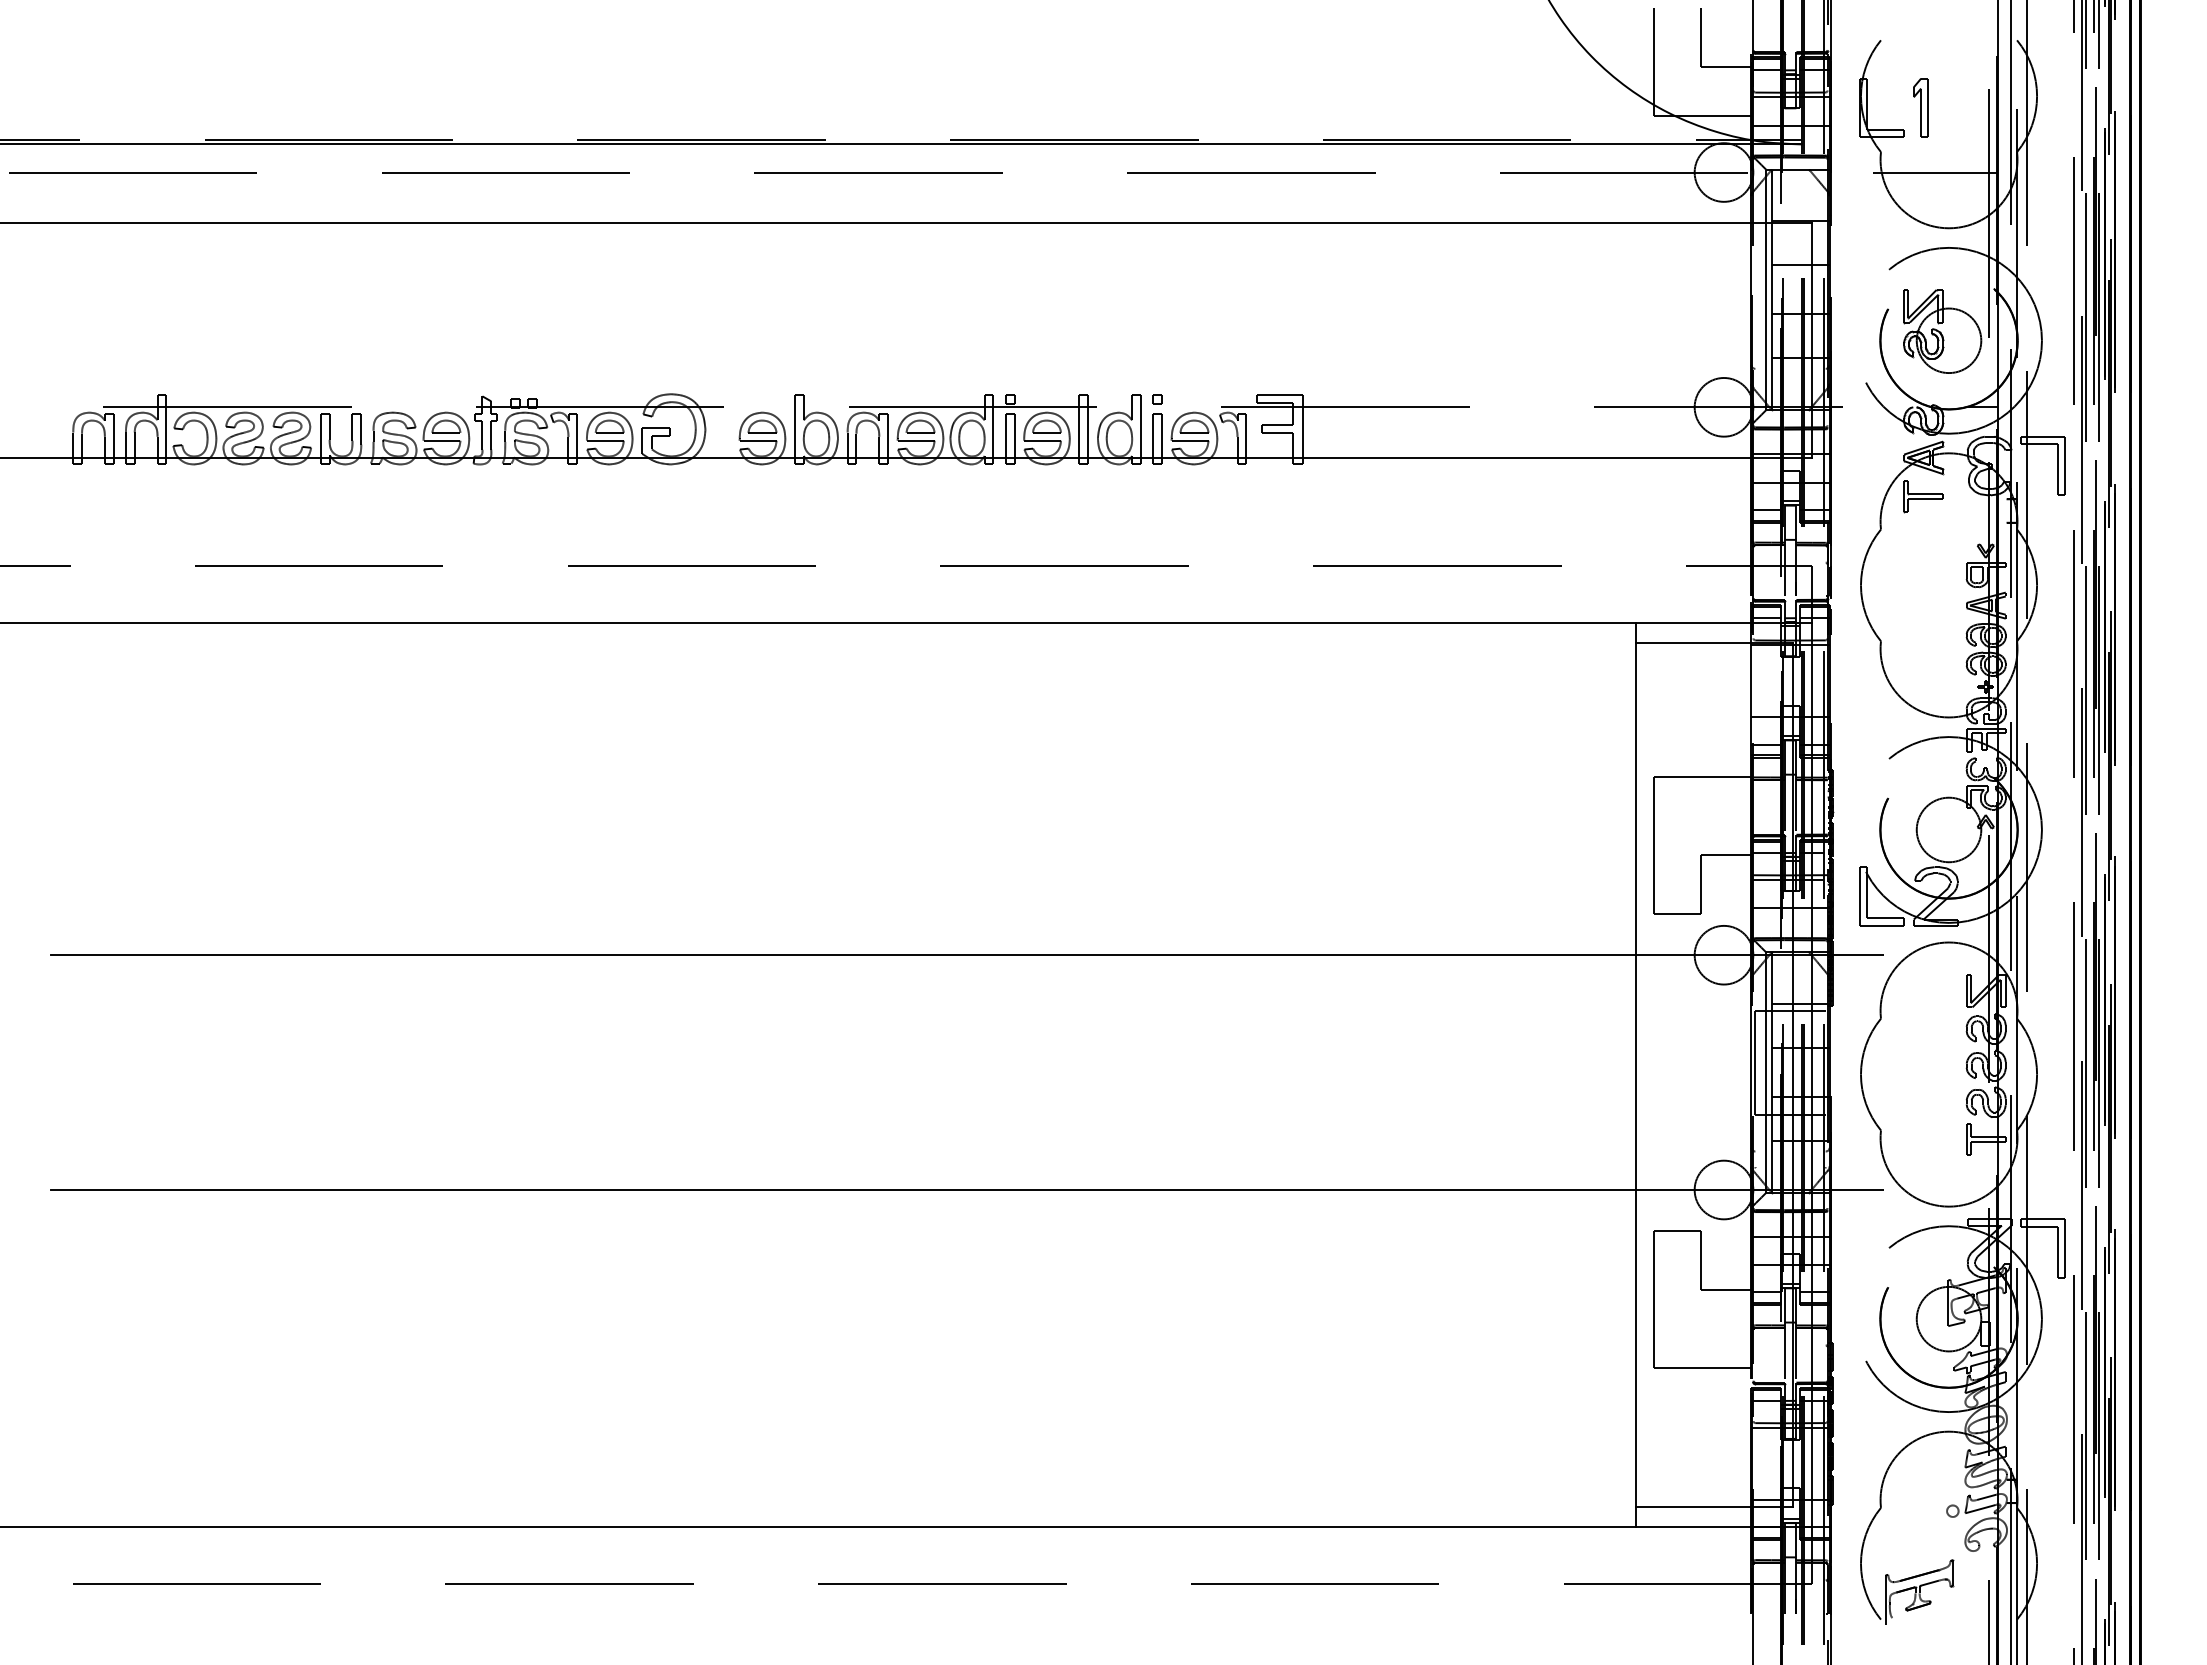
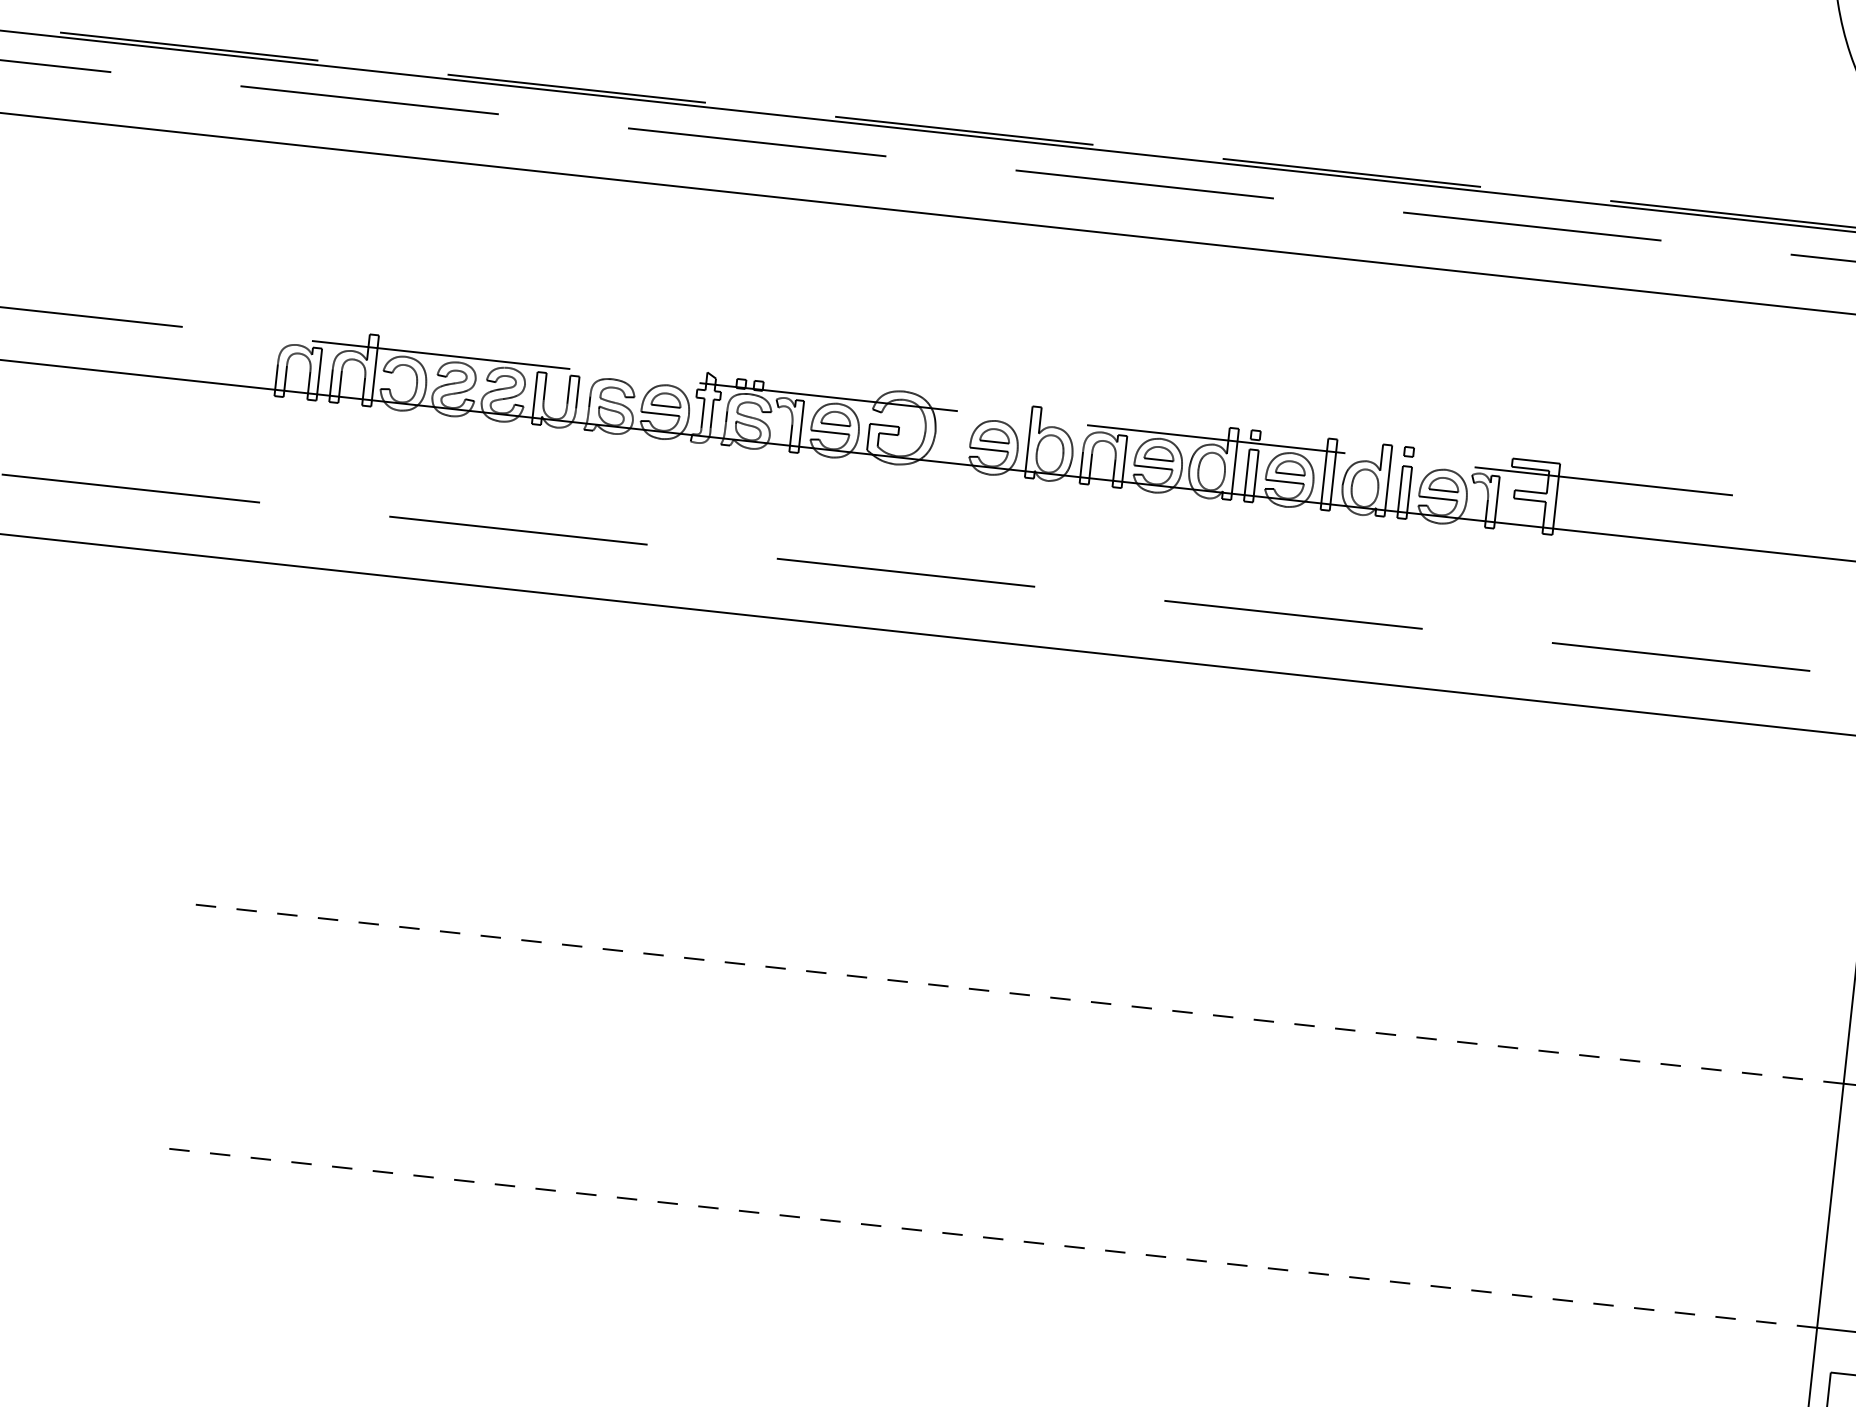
line: (843, 955) -> (1019, 994), solid -> dashed
line: (843, 1190) -> (993, 1238), solid -> dashed

